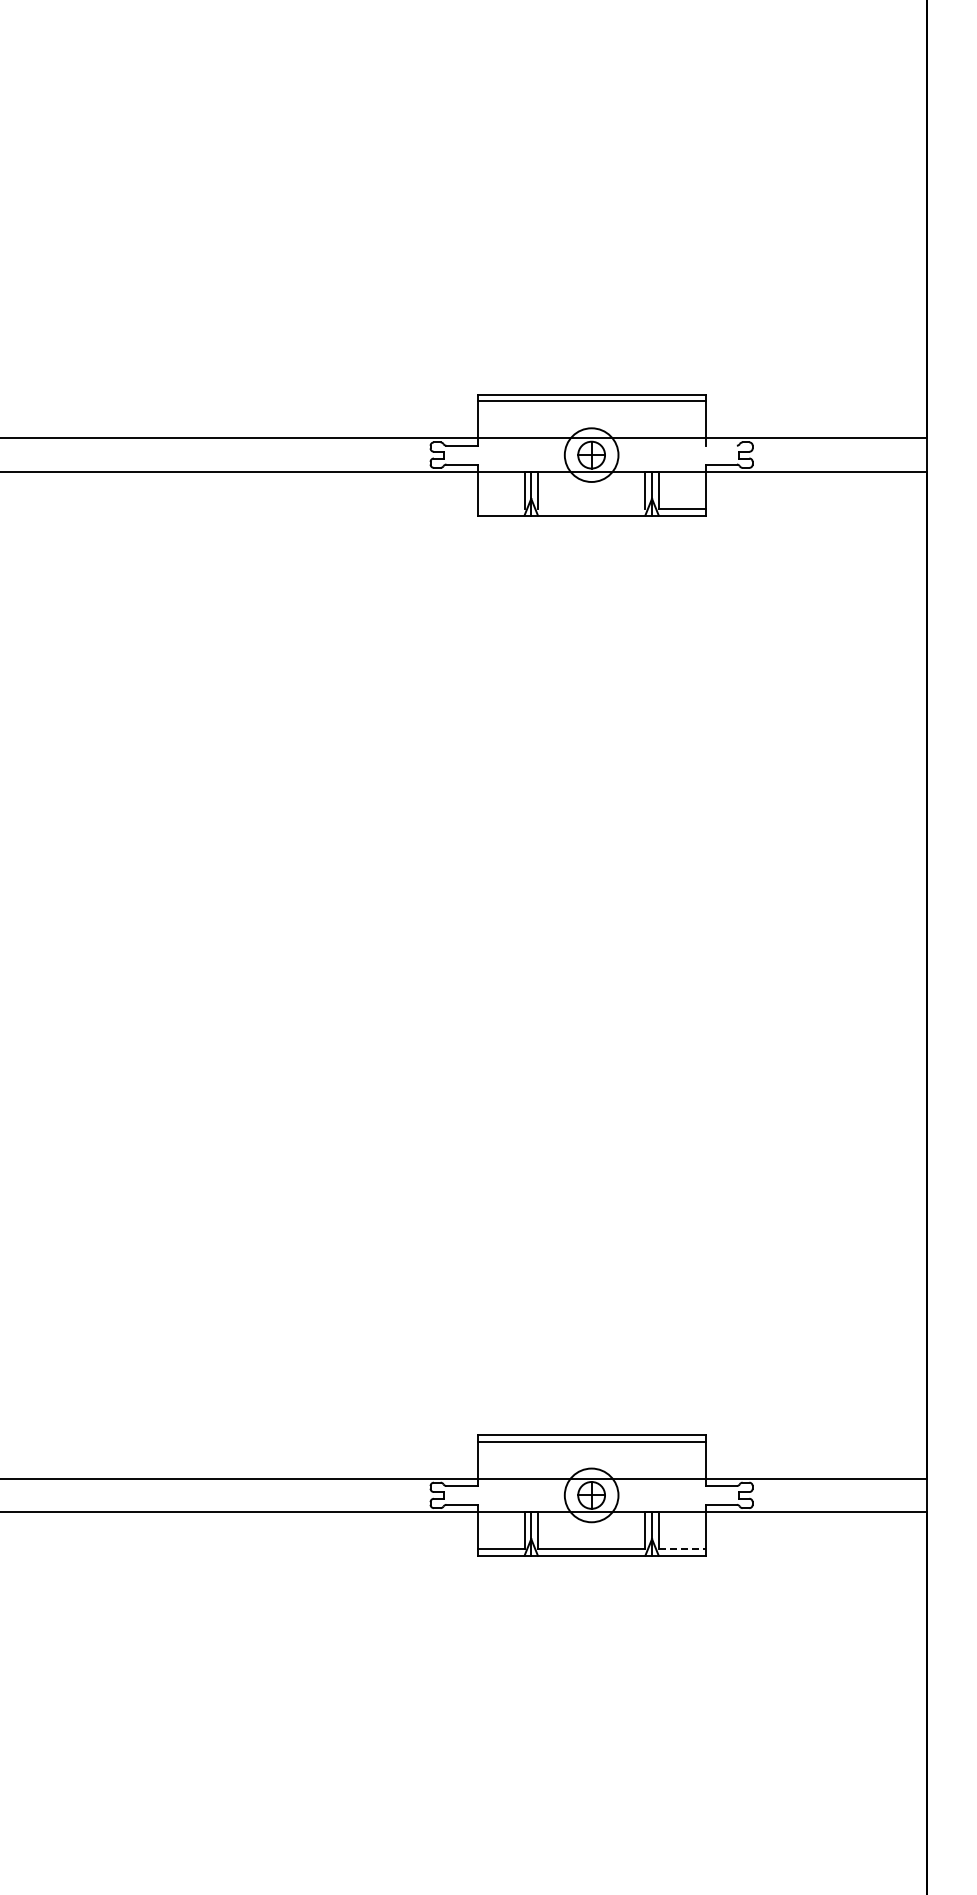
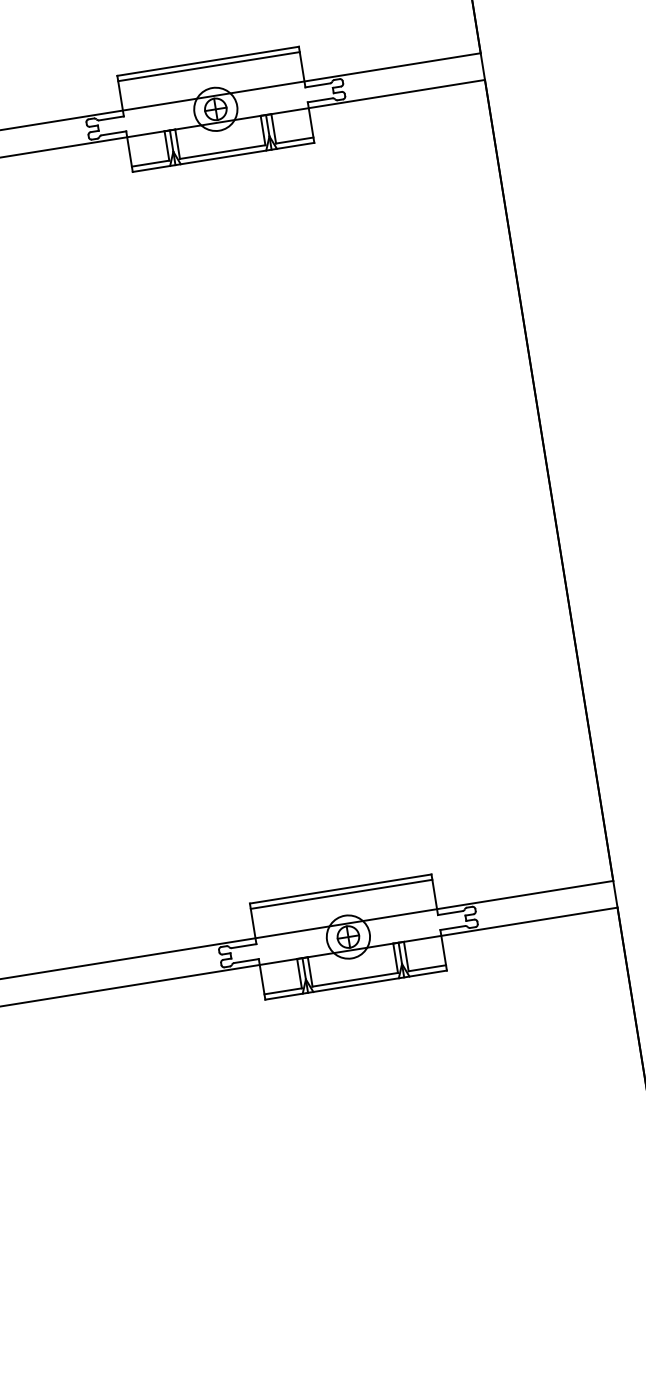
line: (720, 445) -> (317, 85), added
line: (500, 508) -> (150, 163), added
line: (591, 508) -> (222, 151), added
line: (682, 1549) -> (427, 968), dashed -> solid

